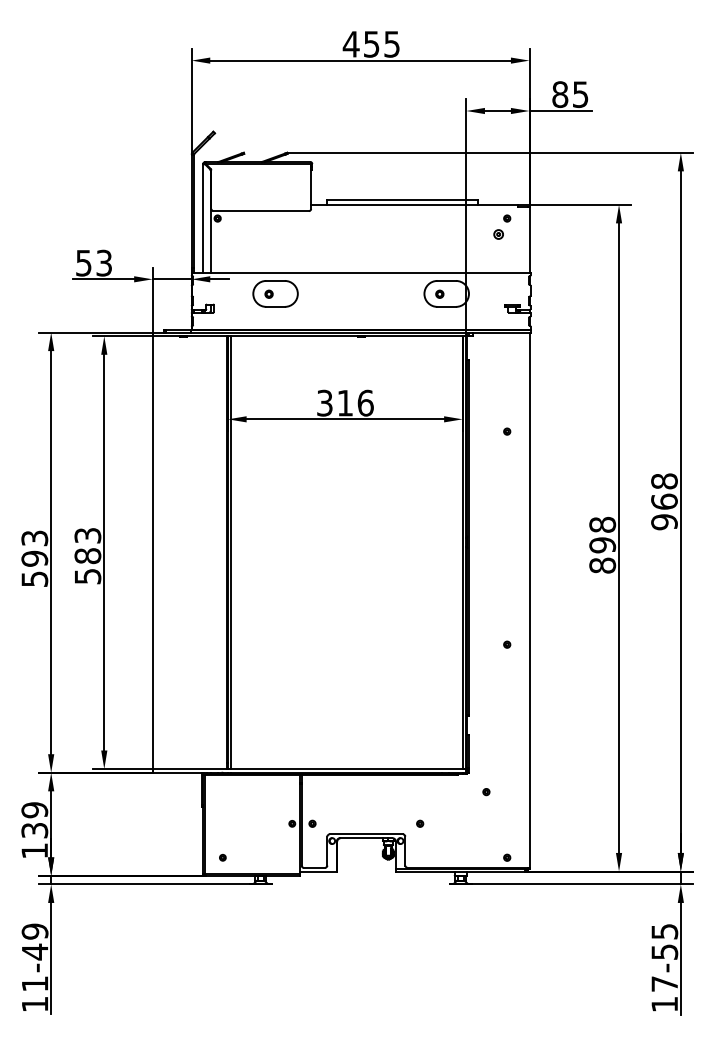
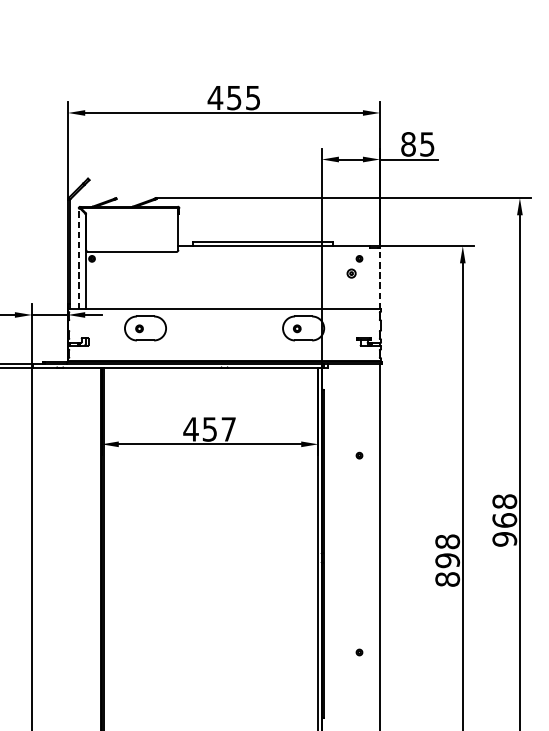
line: (203, 218) -> (78, 258), solid -> dashed
line: (529, 239) -> (380, 278), solid -> dashed
text: (344, 402) -> (209, 428), 316 -> 457

